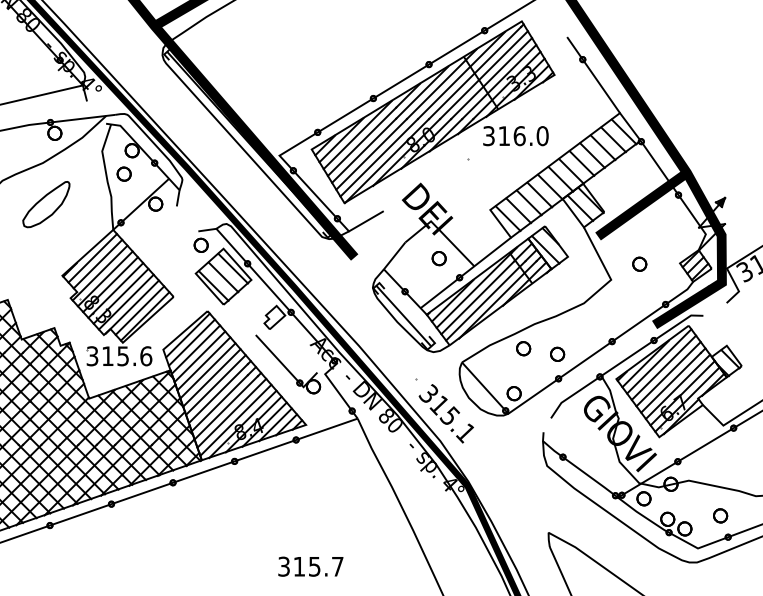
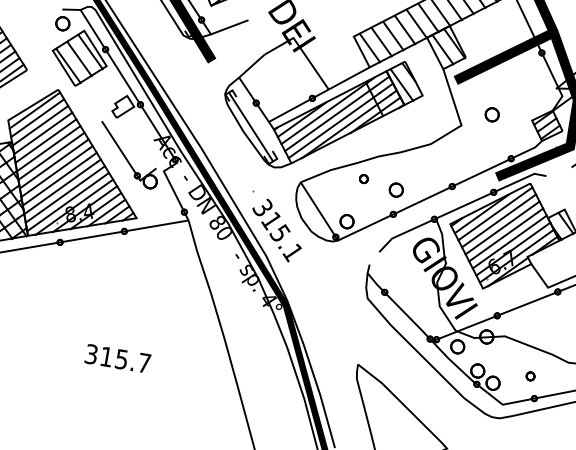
part: (438, 258) -> (294, 75), removed
part: (523, 348) -> (363, 178), size x0.6
part: (720, 515) -> (530, 375), size x0.6

